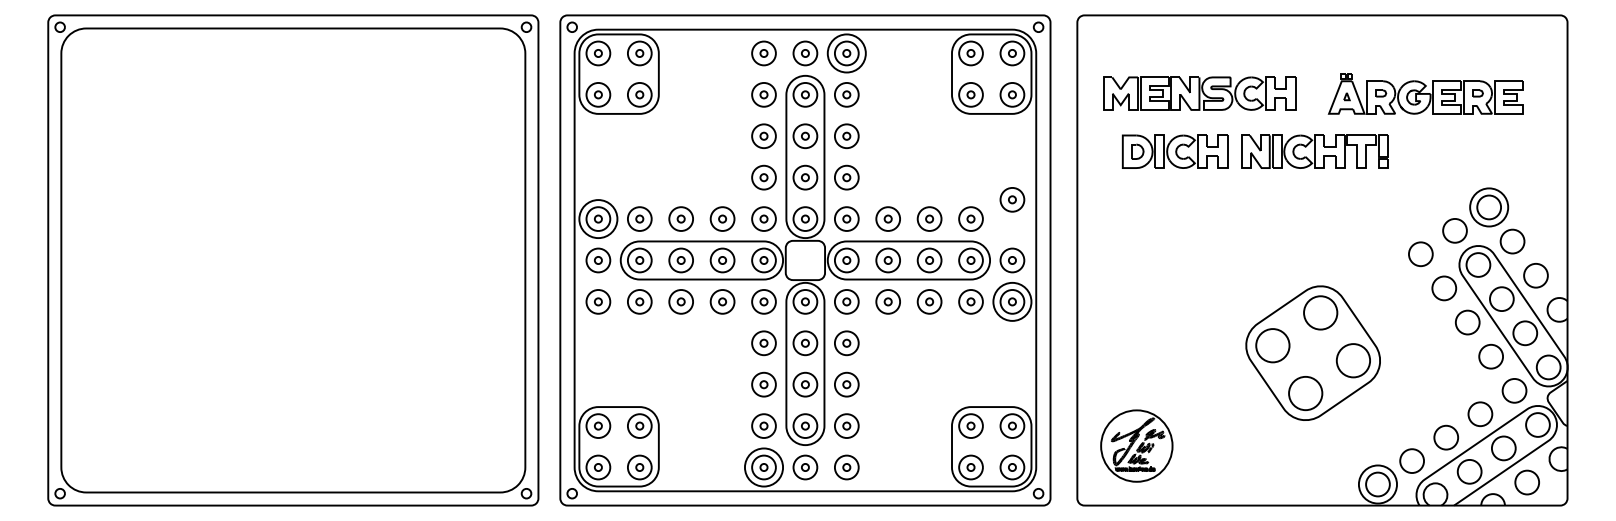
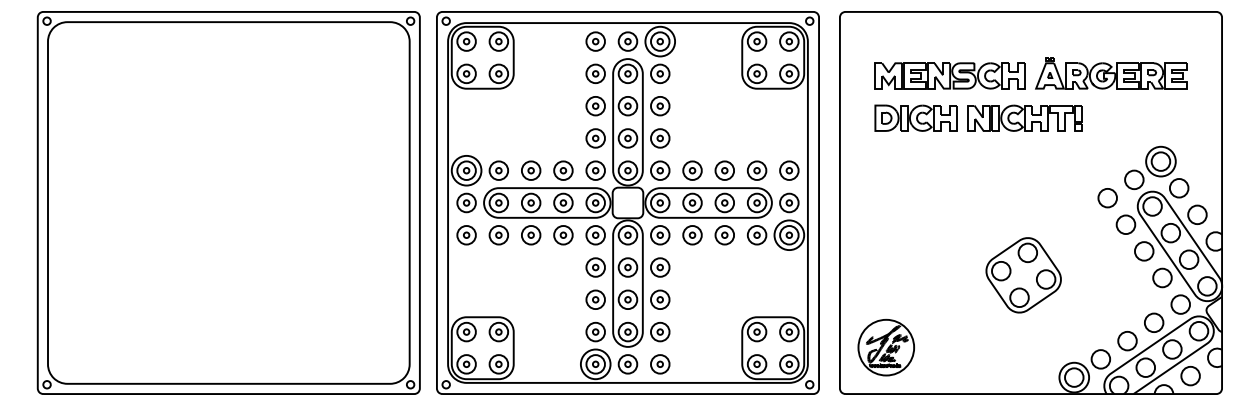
part: (1198, 93) -> (949, 75), moved
part: (1012, 199) -> (789, 170), moved
part: (1312, 353) -> (1023, 275), size x0.71

